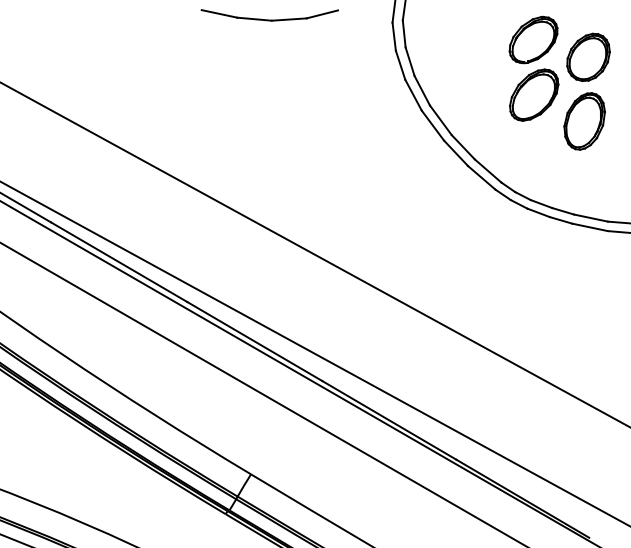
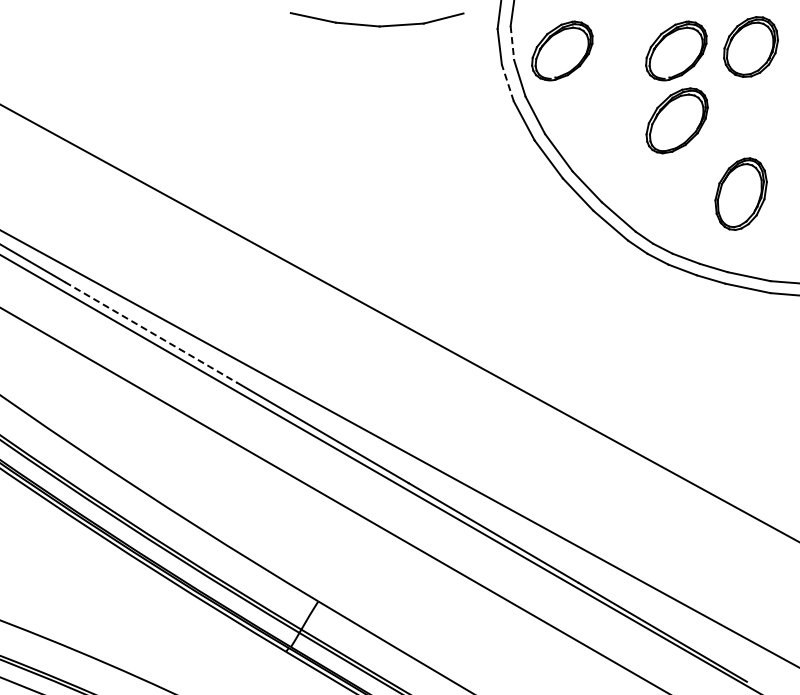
part: (269, 15) -> (376, 19), moved
line: (404, 34) -> (512, 43), solid -> dashed
part: (443, 39) -> (562, 50), added
part: (588, 56) -> (750, 46), moved
line: (400, 64) -> (507, 82), solid -> dashed
part: (584, 120) -> (740, 193), moved
line: (119, 262) -> (151, 332), solid -> dashed

